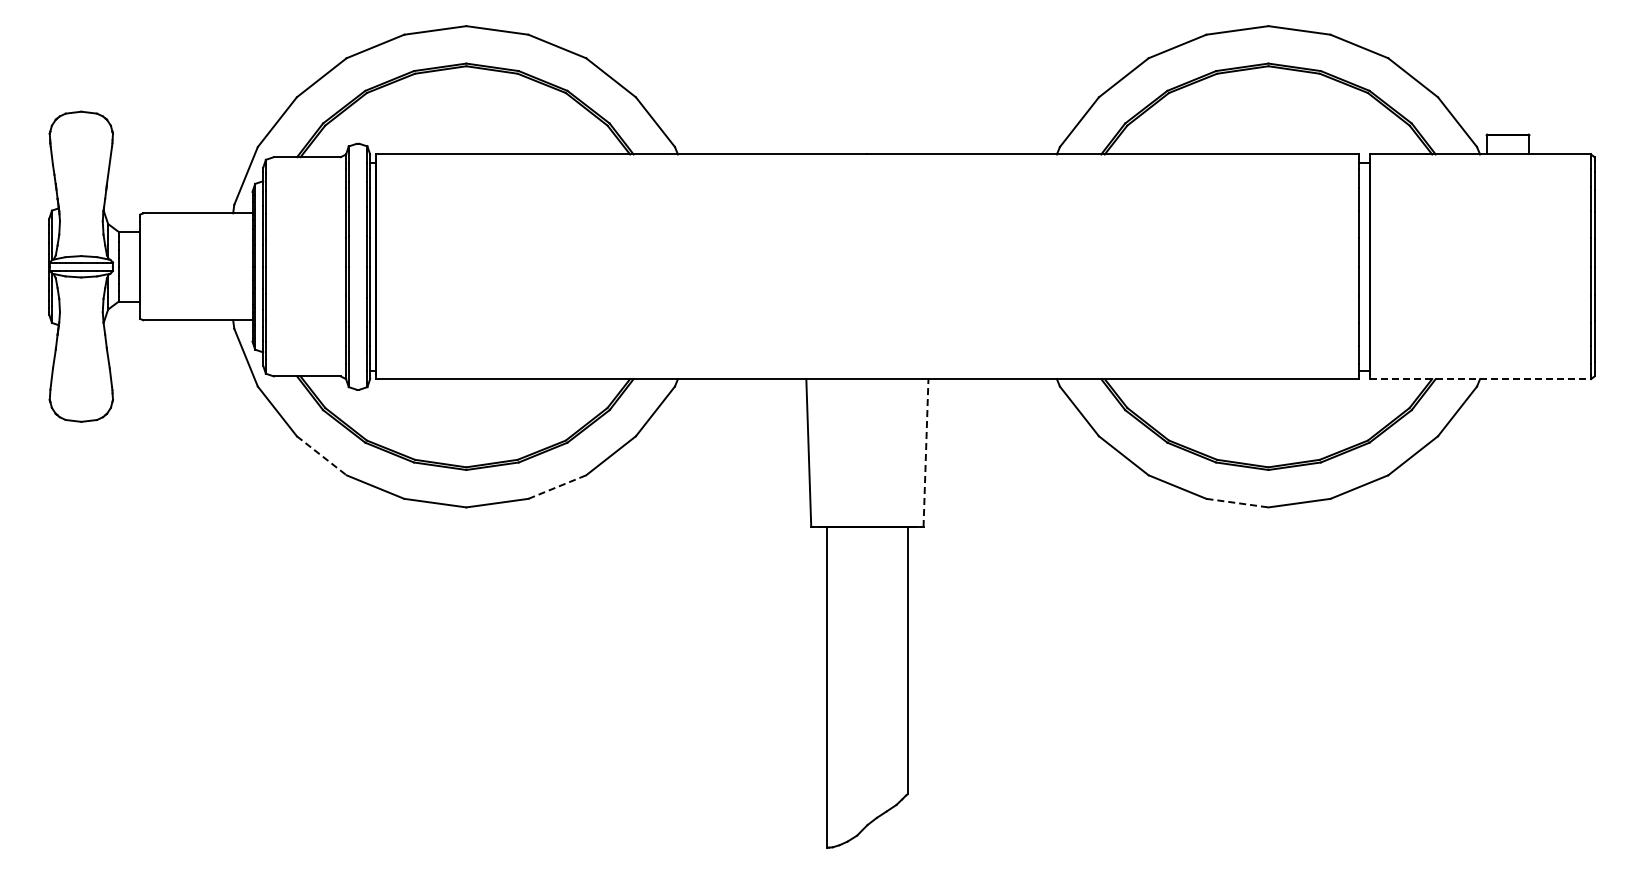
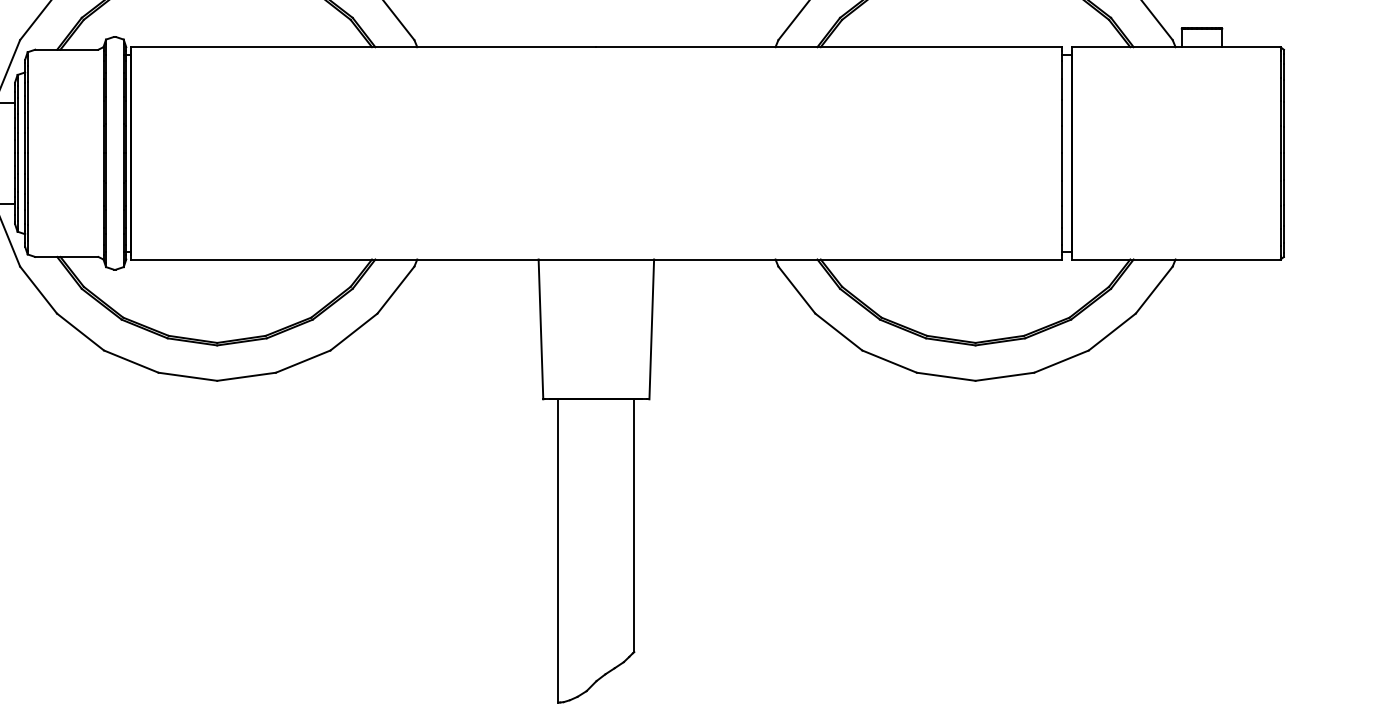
line: (1480, 379) -> (1175, 259), dashed -> solid
line: (926, 453) -> (652, 329), dashed -> solid
line: (321, 455) -> (80, 331), dashed -> solid
line: (557, 486) -> (303, 361), dashed -> solid
line: (1237, 503) -> (946, 377), dashed -> solid

